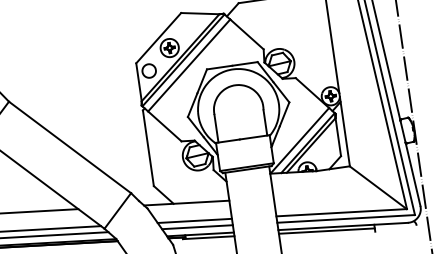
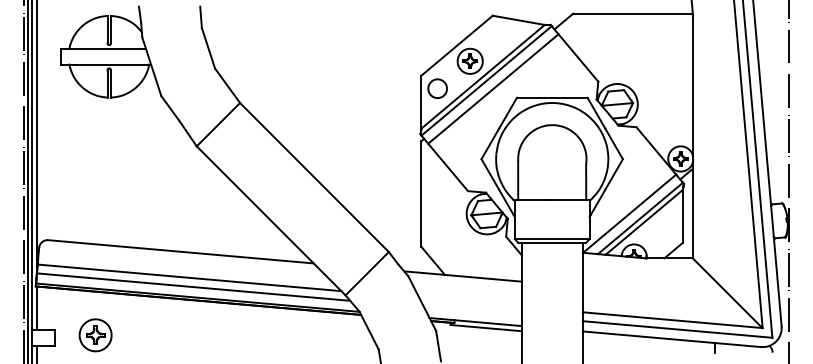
line: (194, 220) -> (470, 301), removed
line: (197, 227) -> (472, 311), removed
line: (326, 231) -> (648, 342), removed

